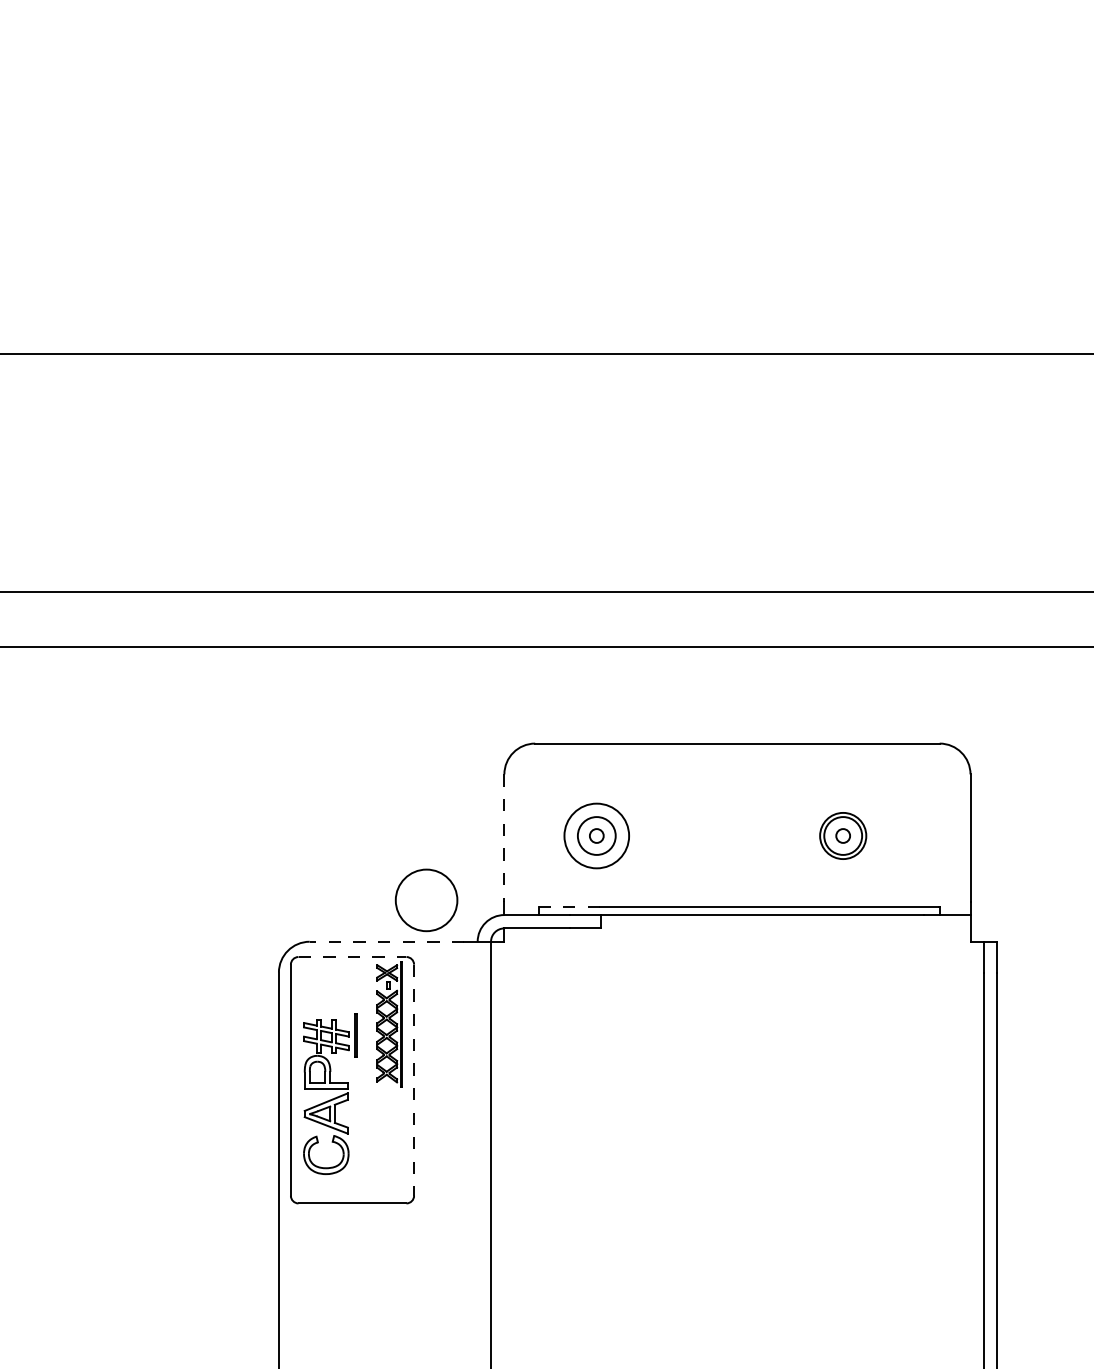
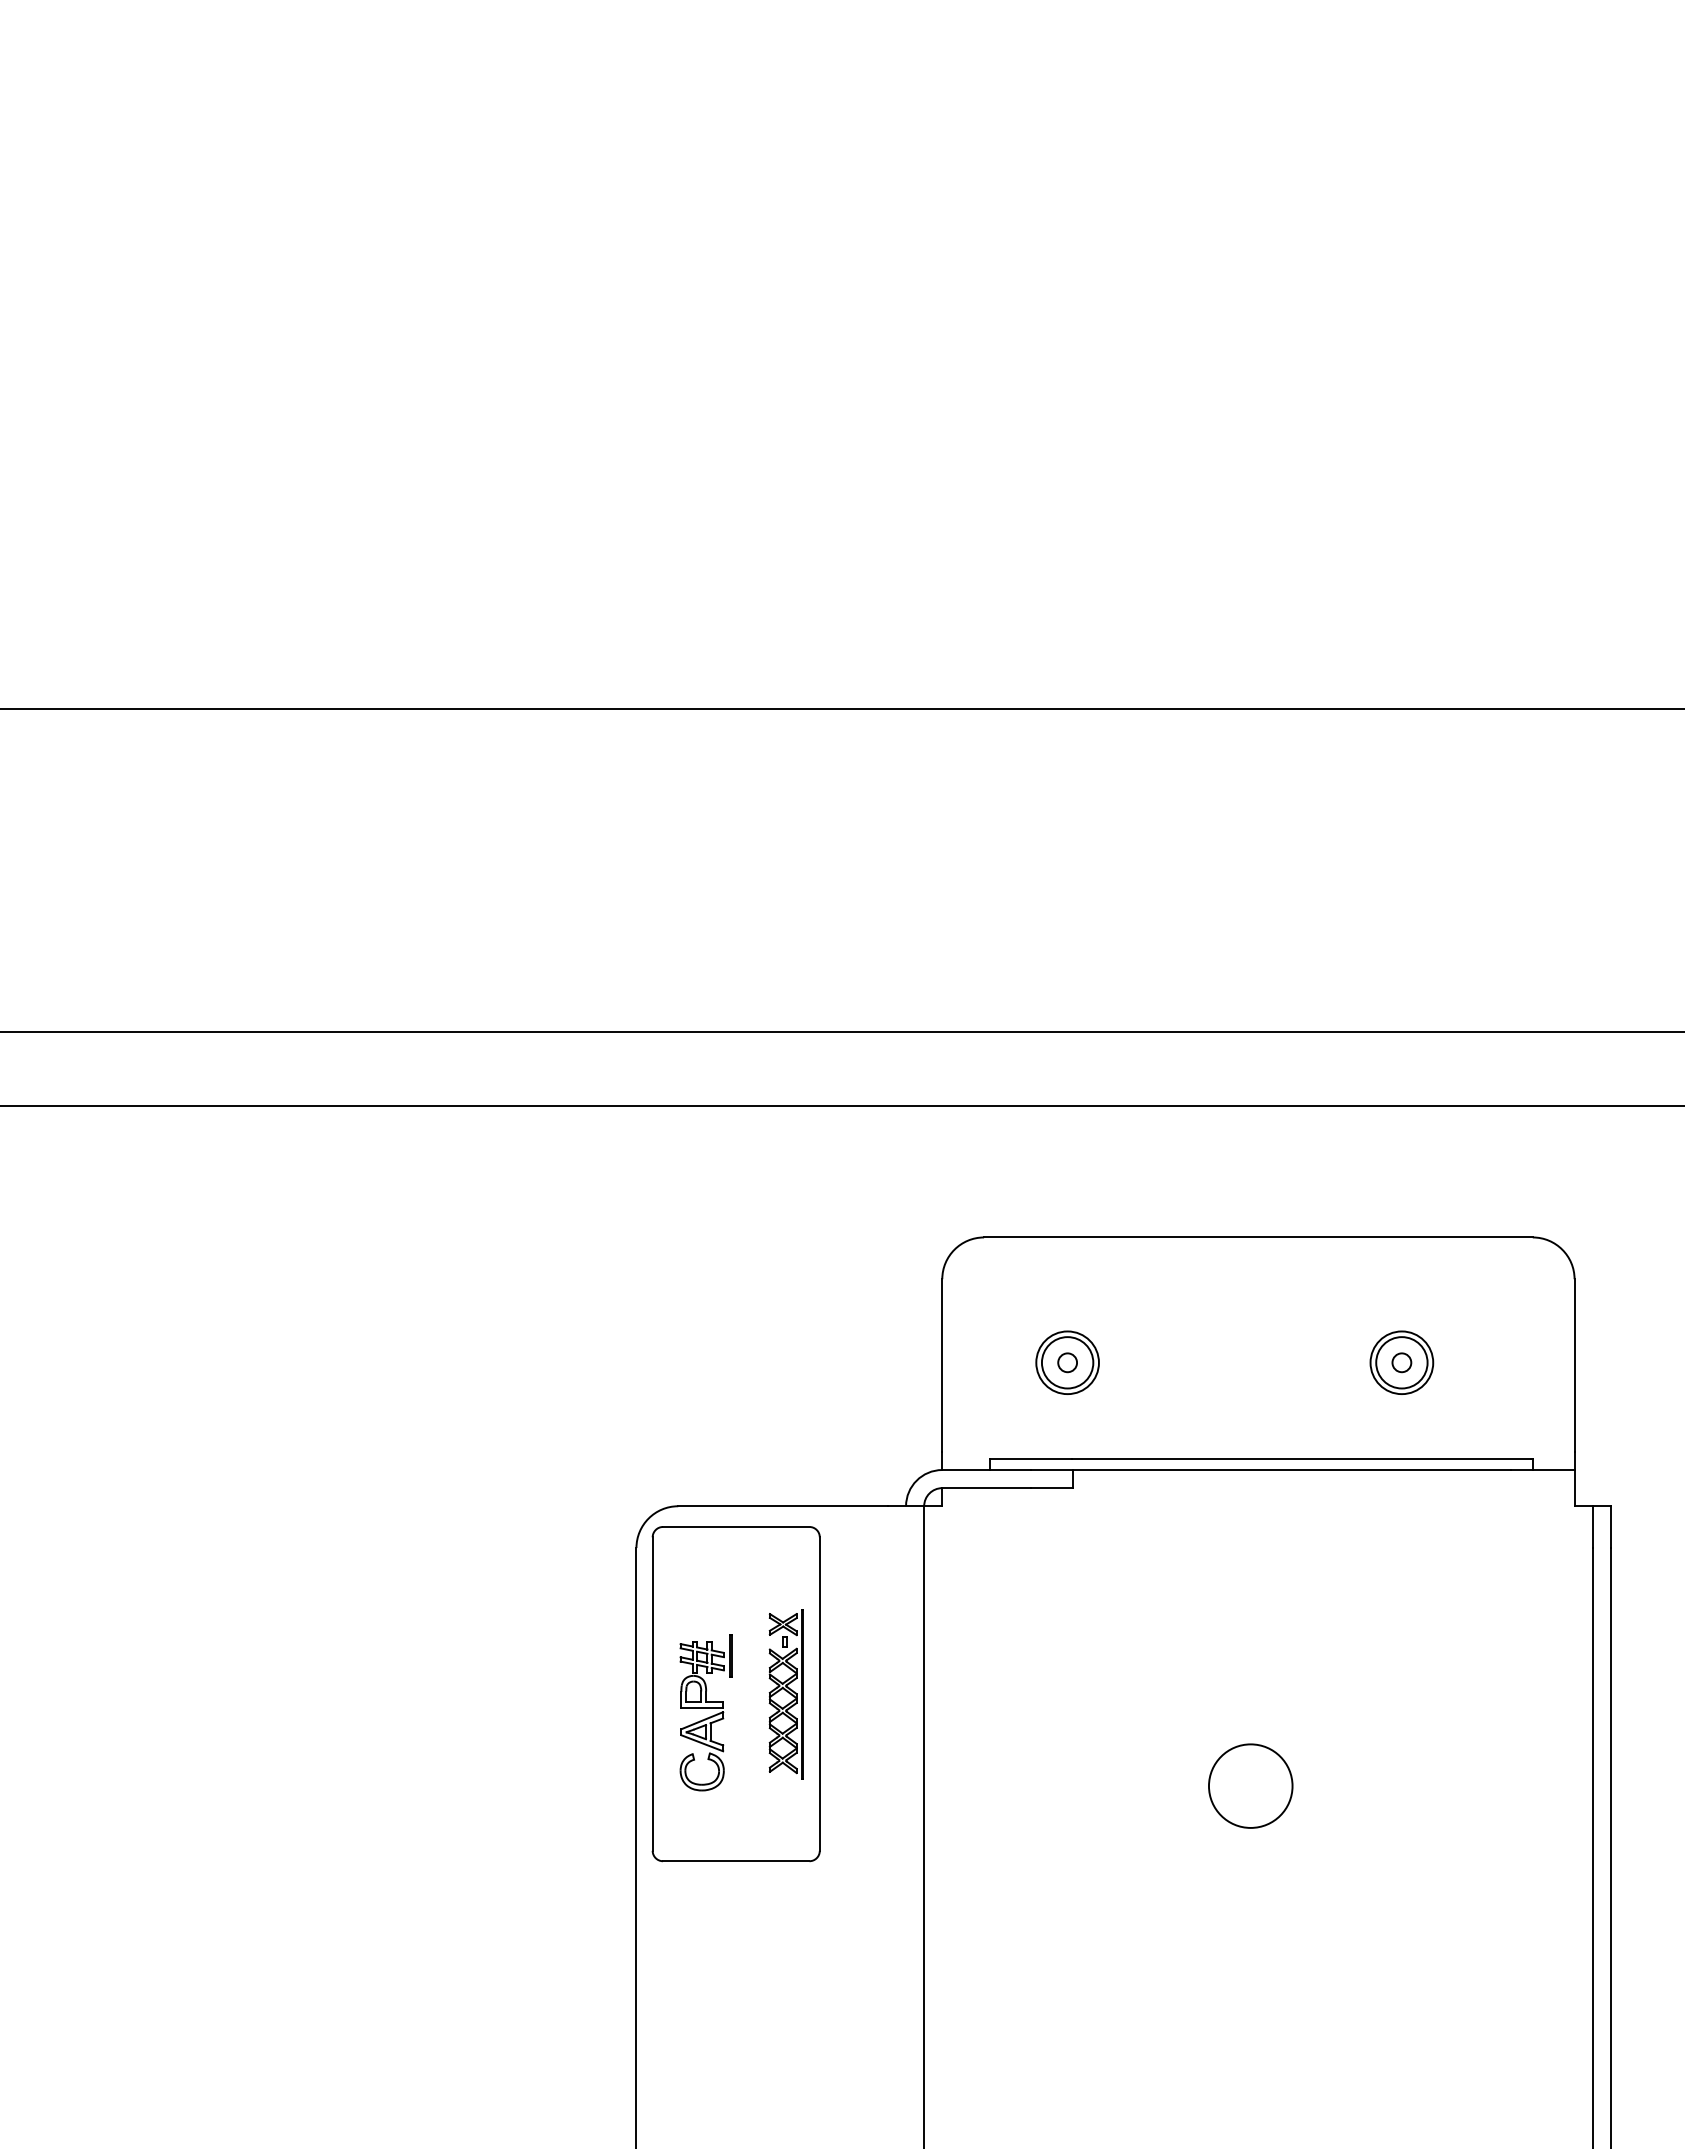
circle: (596, 835) -> (1067, 1362), size x0.71
line: (504, 838) -> (942, 1366), dashed -> solid
circle: (426, 899) -> (1250, 1785), moved
line: (569, 907) -> (1030, 1459), dashed -> solid
line: (387, 941) -> (783, 1506), dashed -> solid
line: (352, 956) -> (736, 1526), dashed -> solid
part: (388, 1024) -> (785, 1694), moved
line: (413, 1080) -> (819, 1694), dashed -> solid
part: (329, 1093) -> (705, 1712), size x0.71

